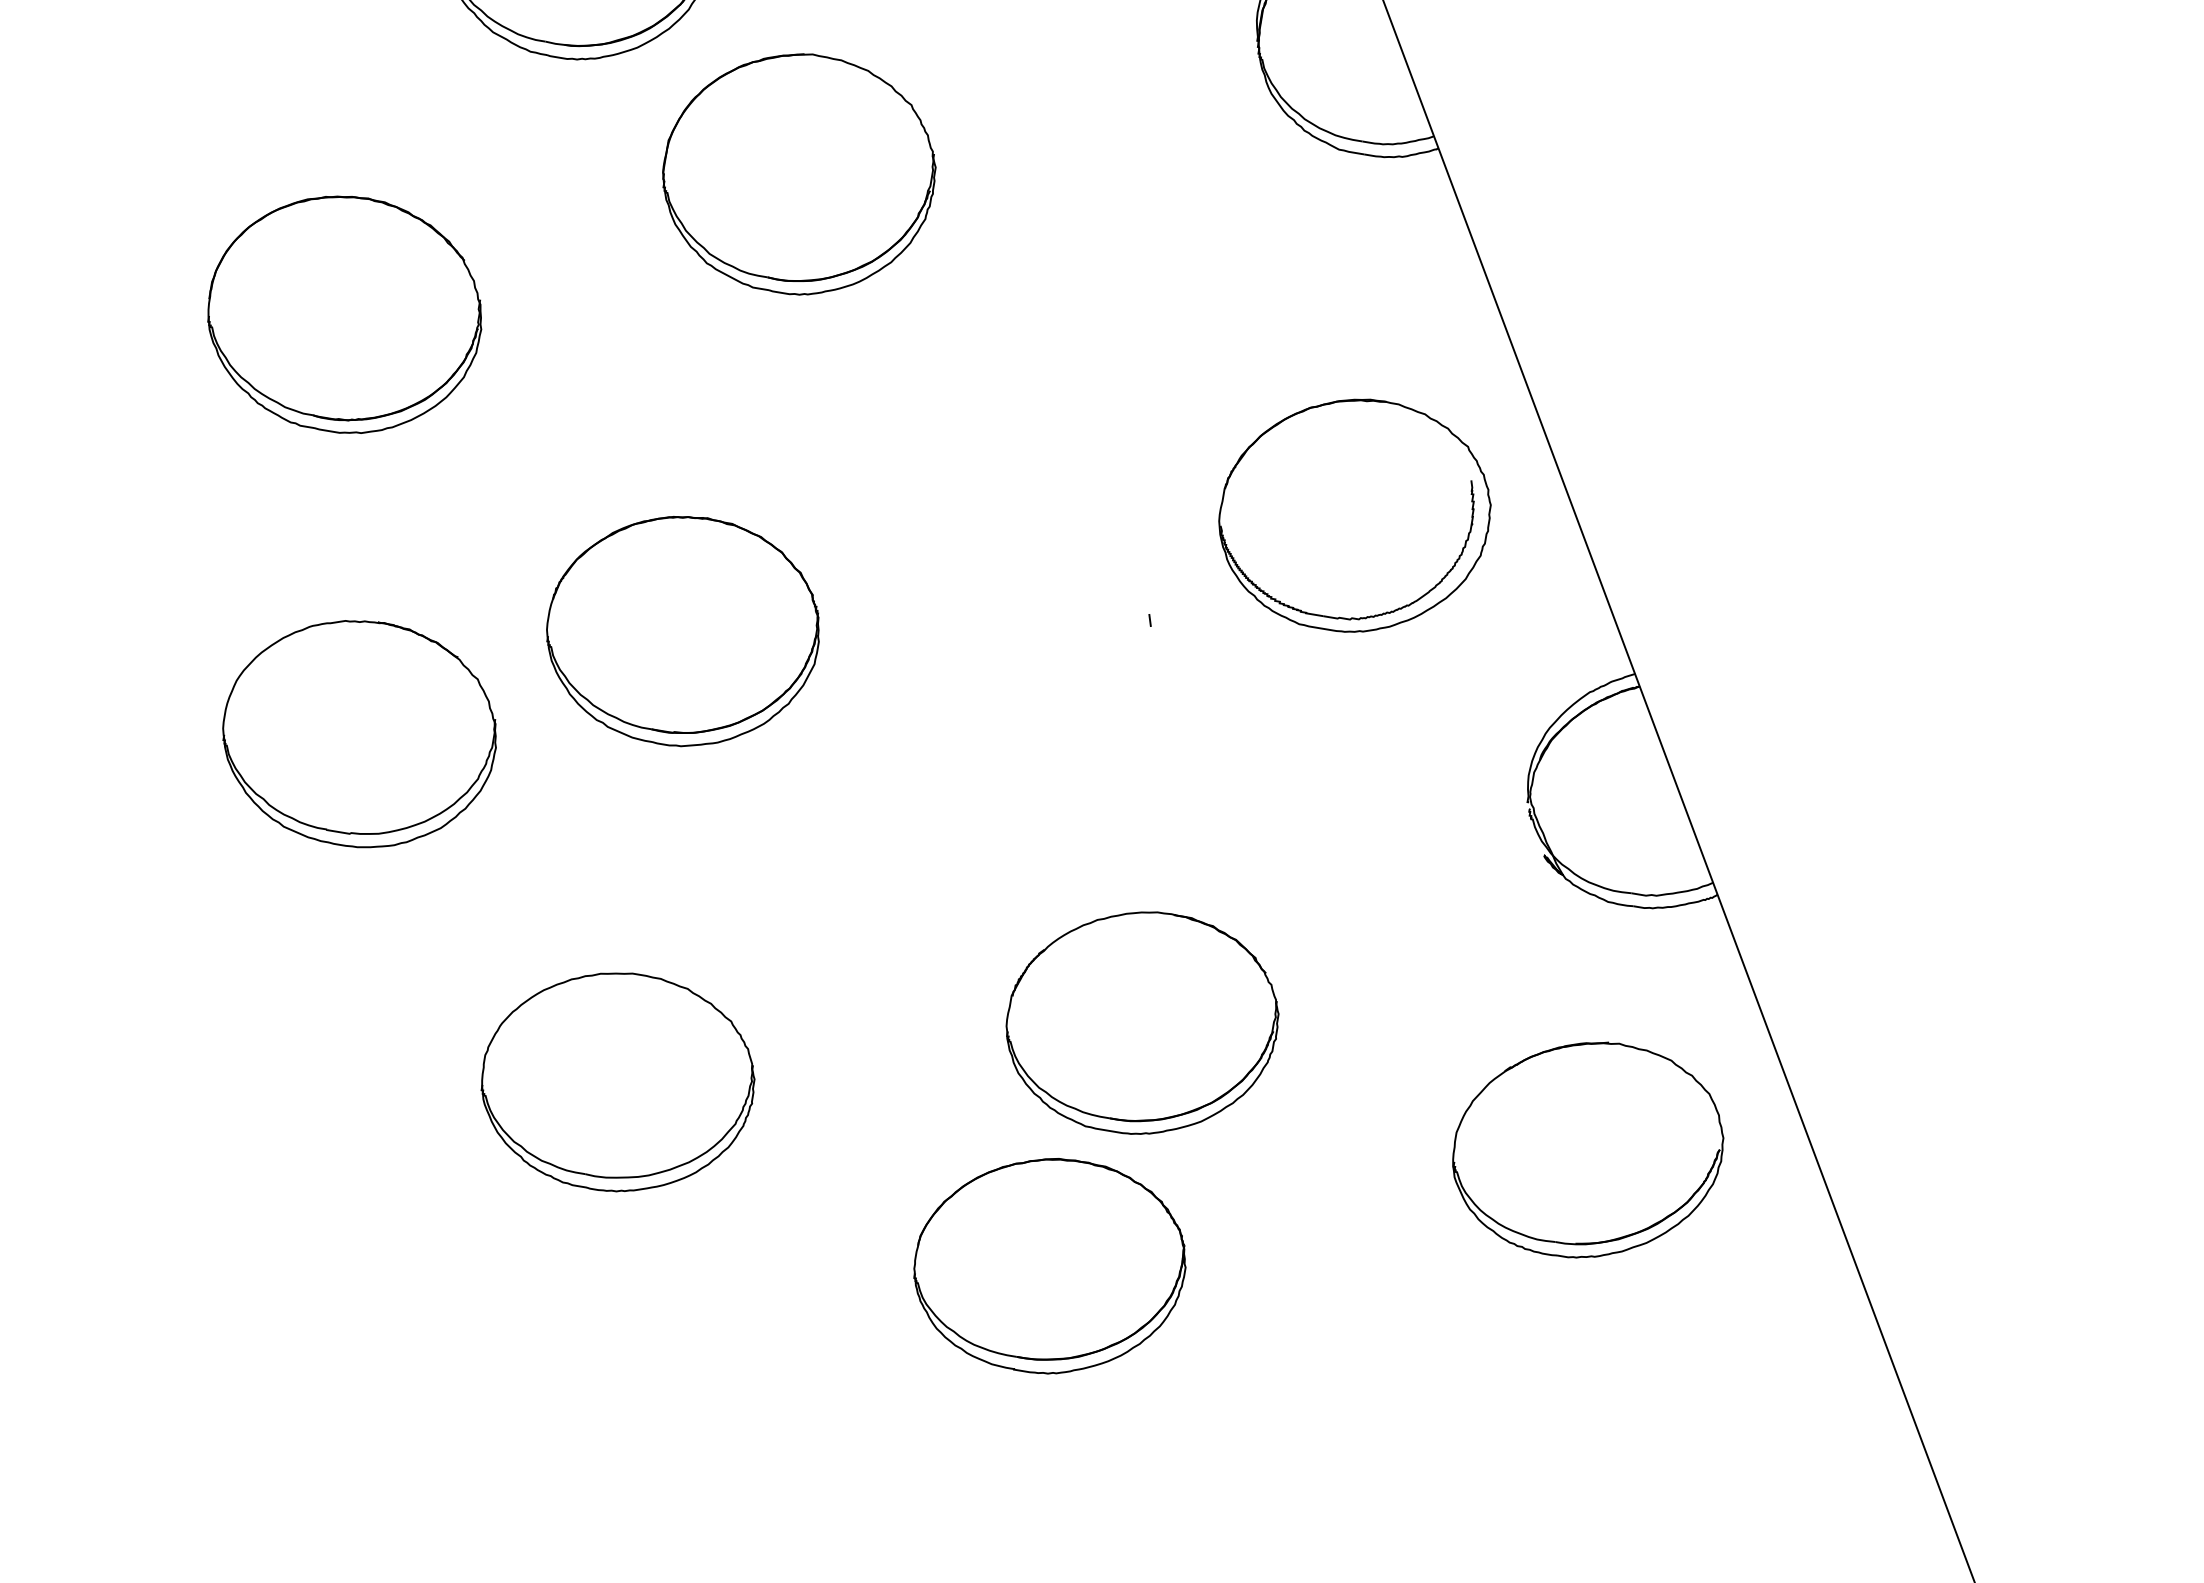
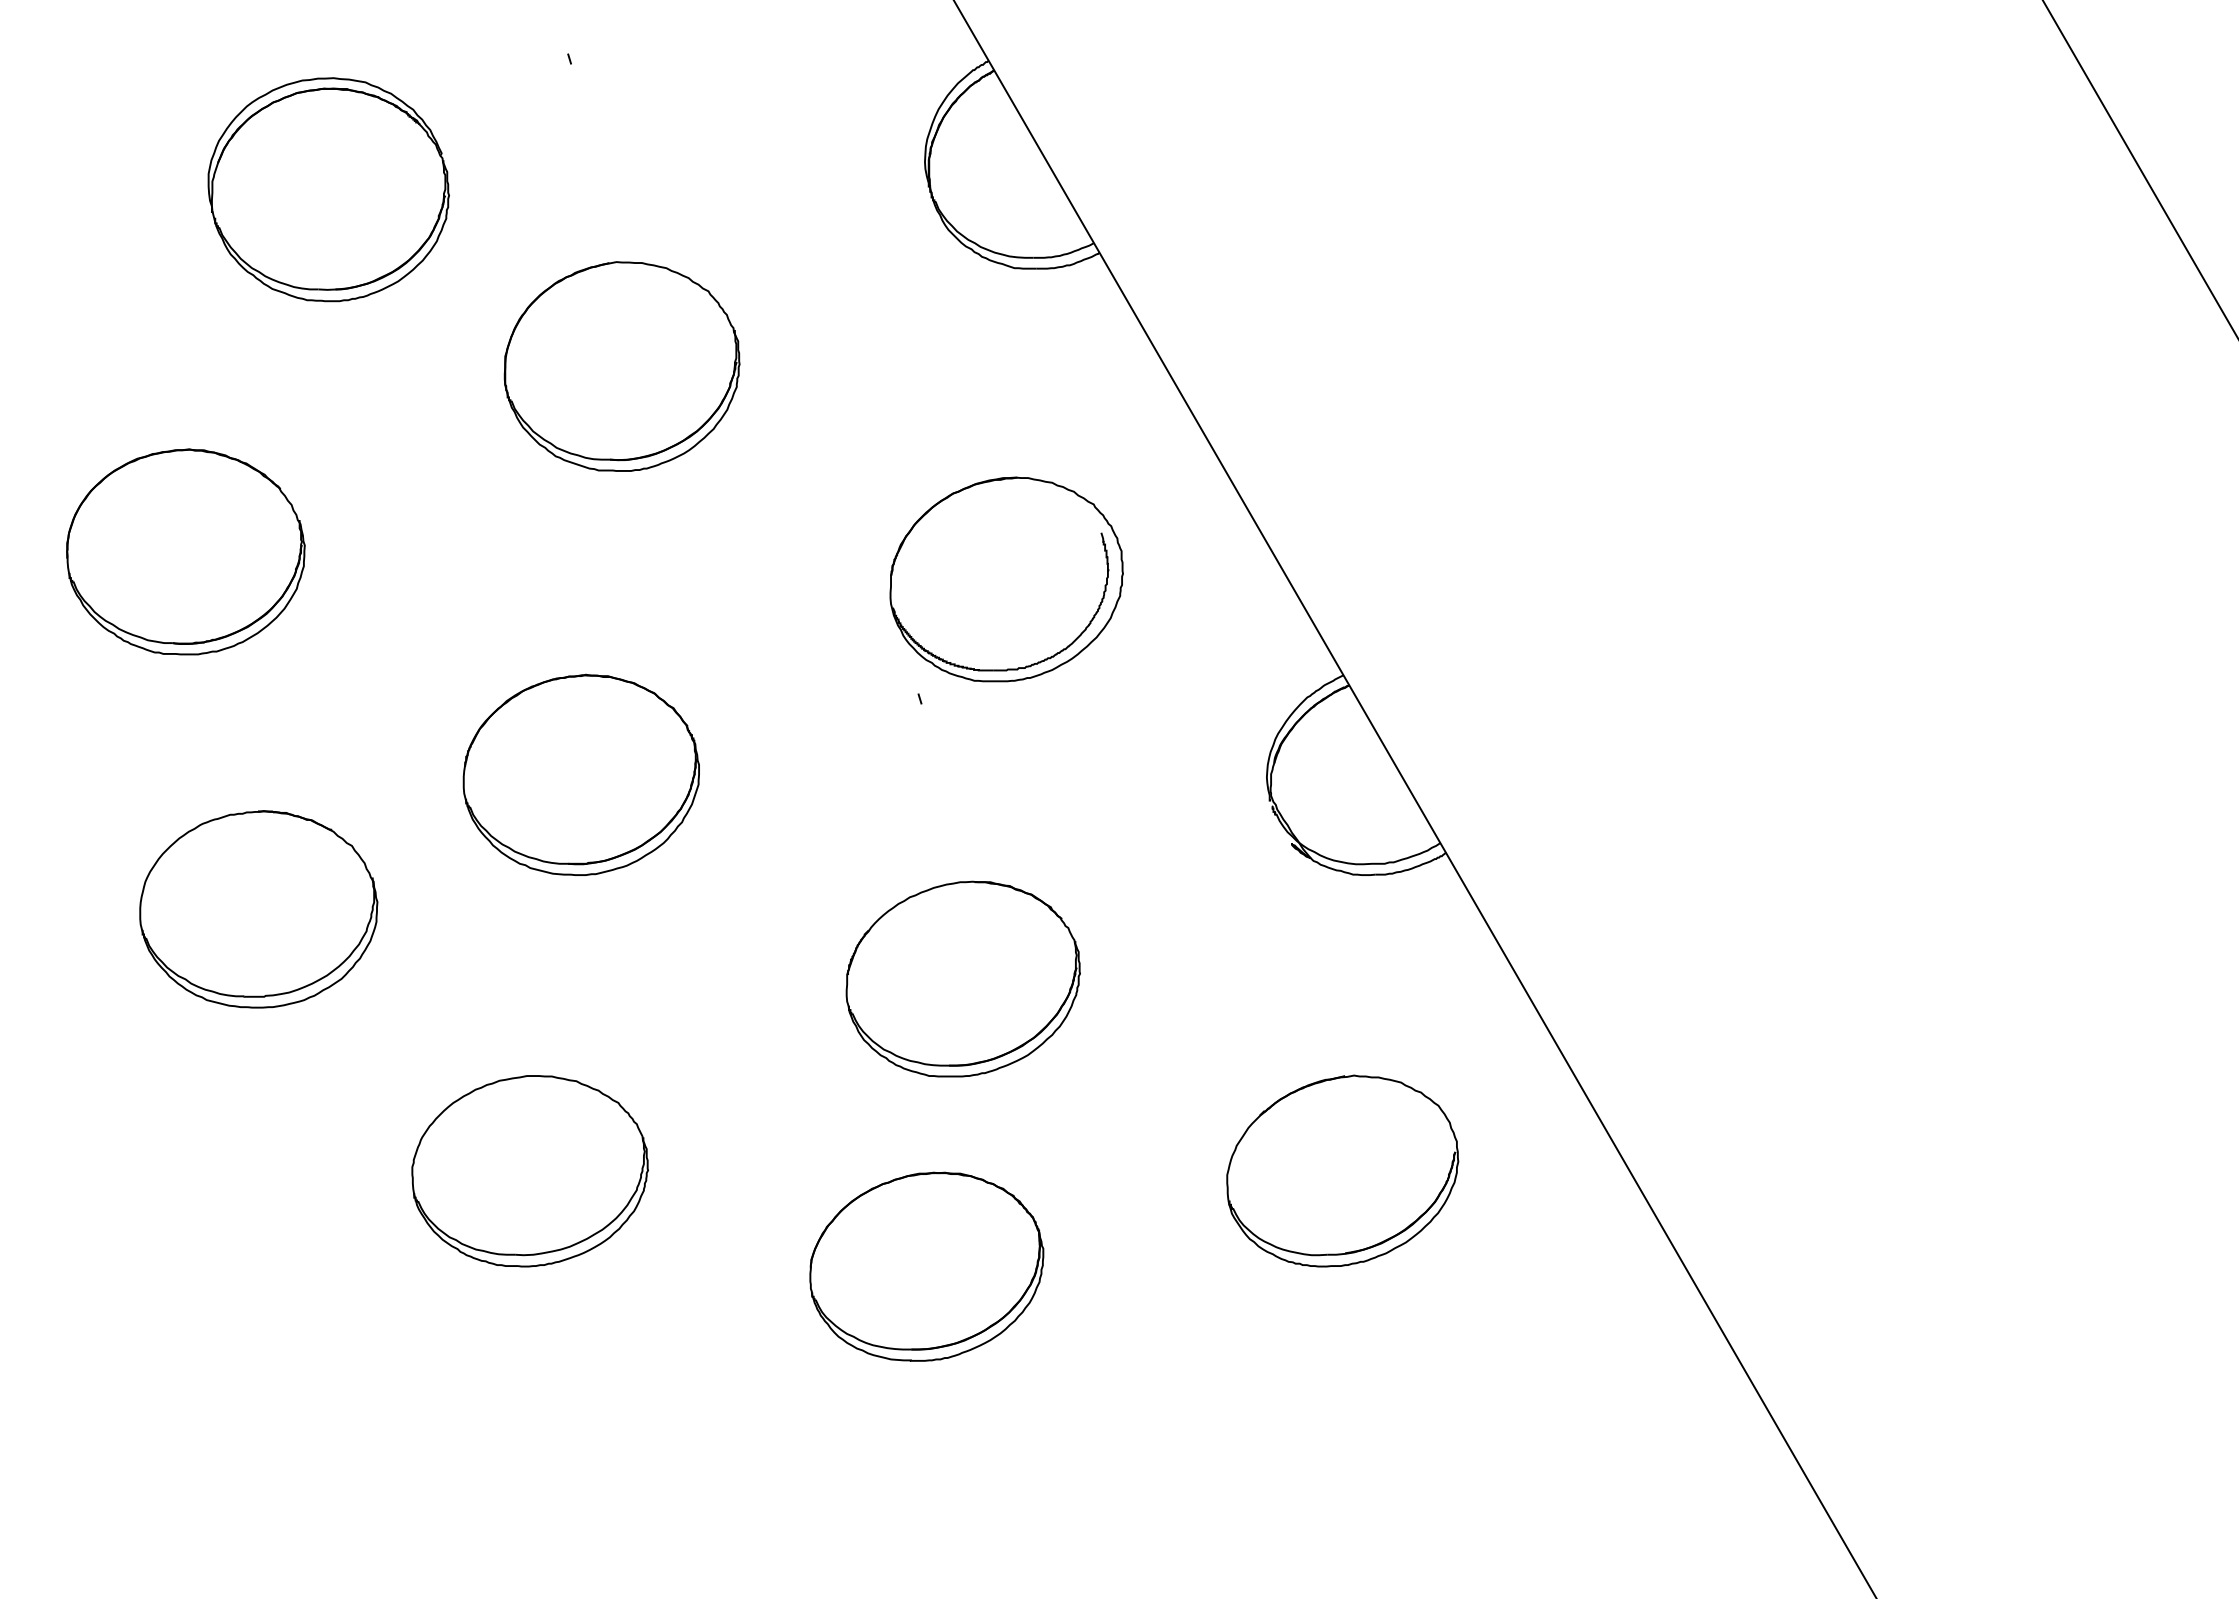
part: (798, 173) -> (621, 366), moved
part: (1354, 515) -> (1006, 579), moved
part: (682, 630) -> (580, 774), moved
part: (1141, 1022) -> (962, 978), moved
part: (1588, 1149) -> (1342, 1170), moved

